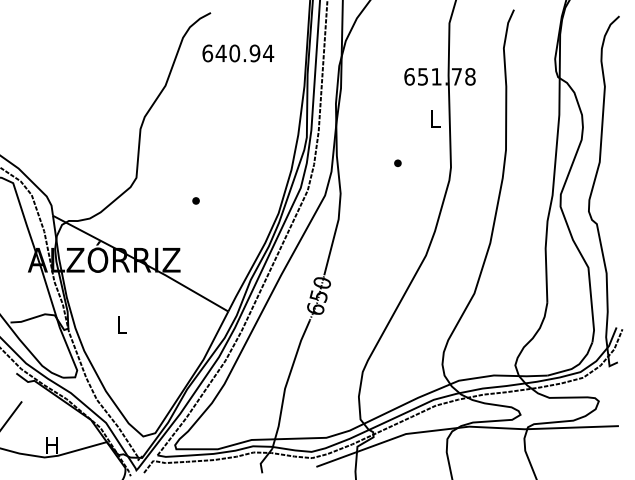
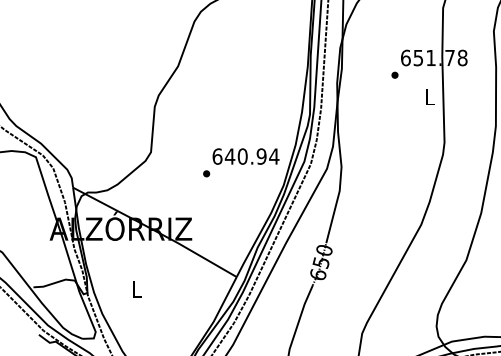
text: (238, 53) -> (246, 156), moved
part: (397, 162) -> (394, 74), moved

